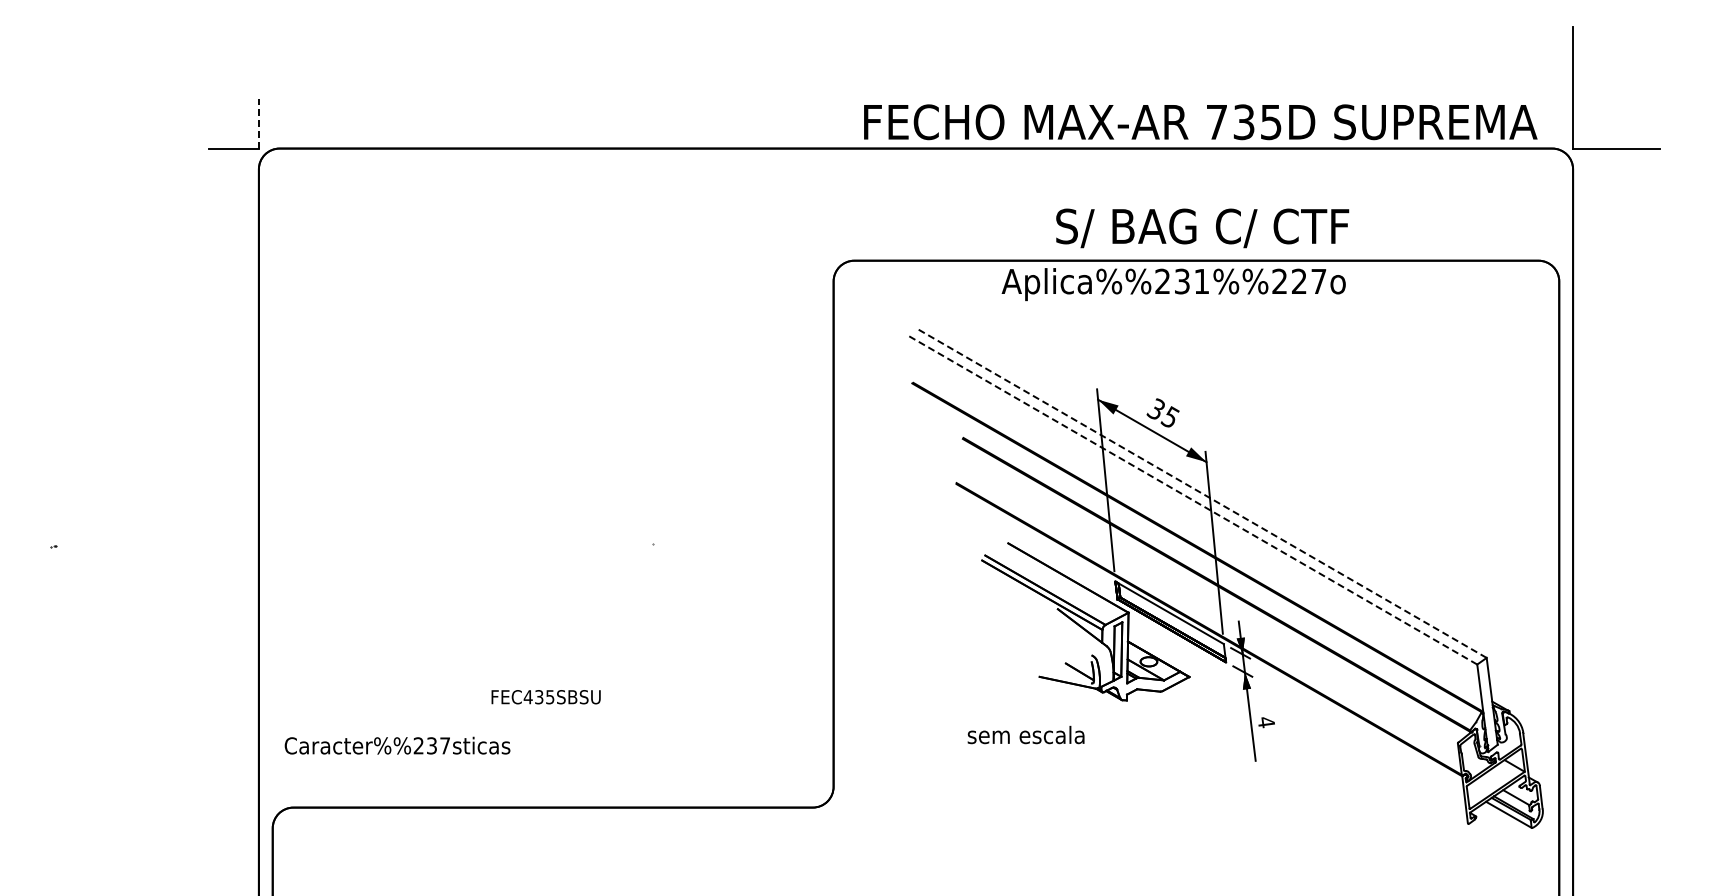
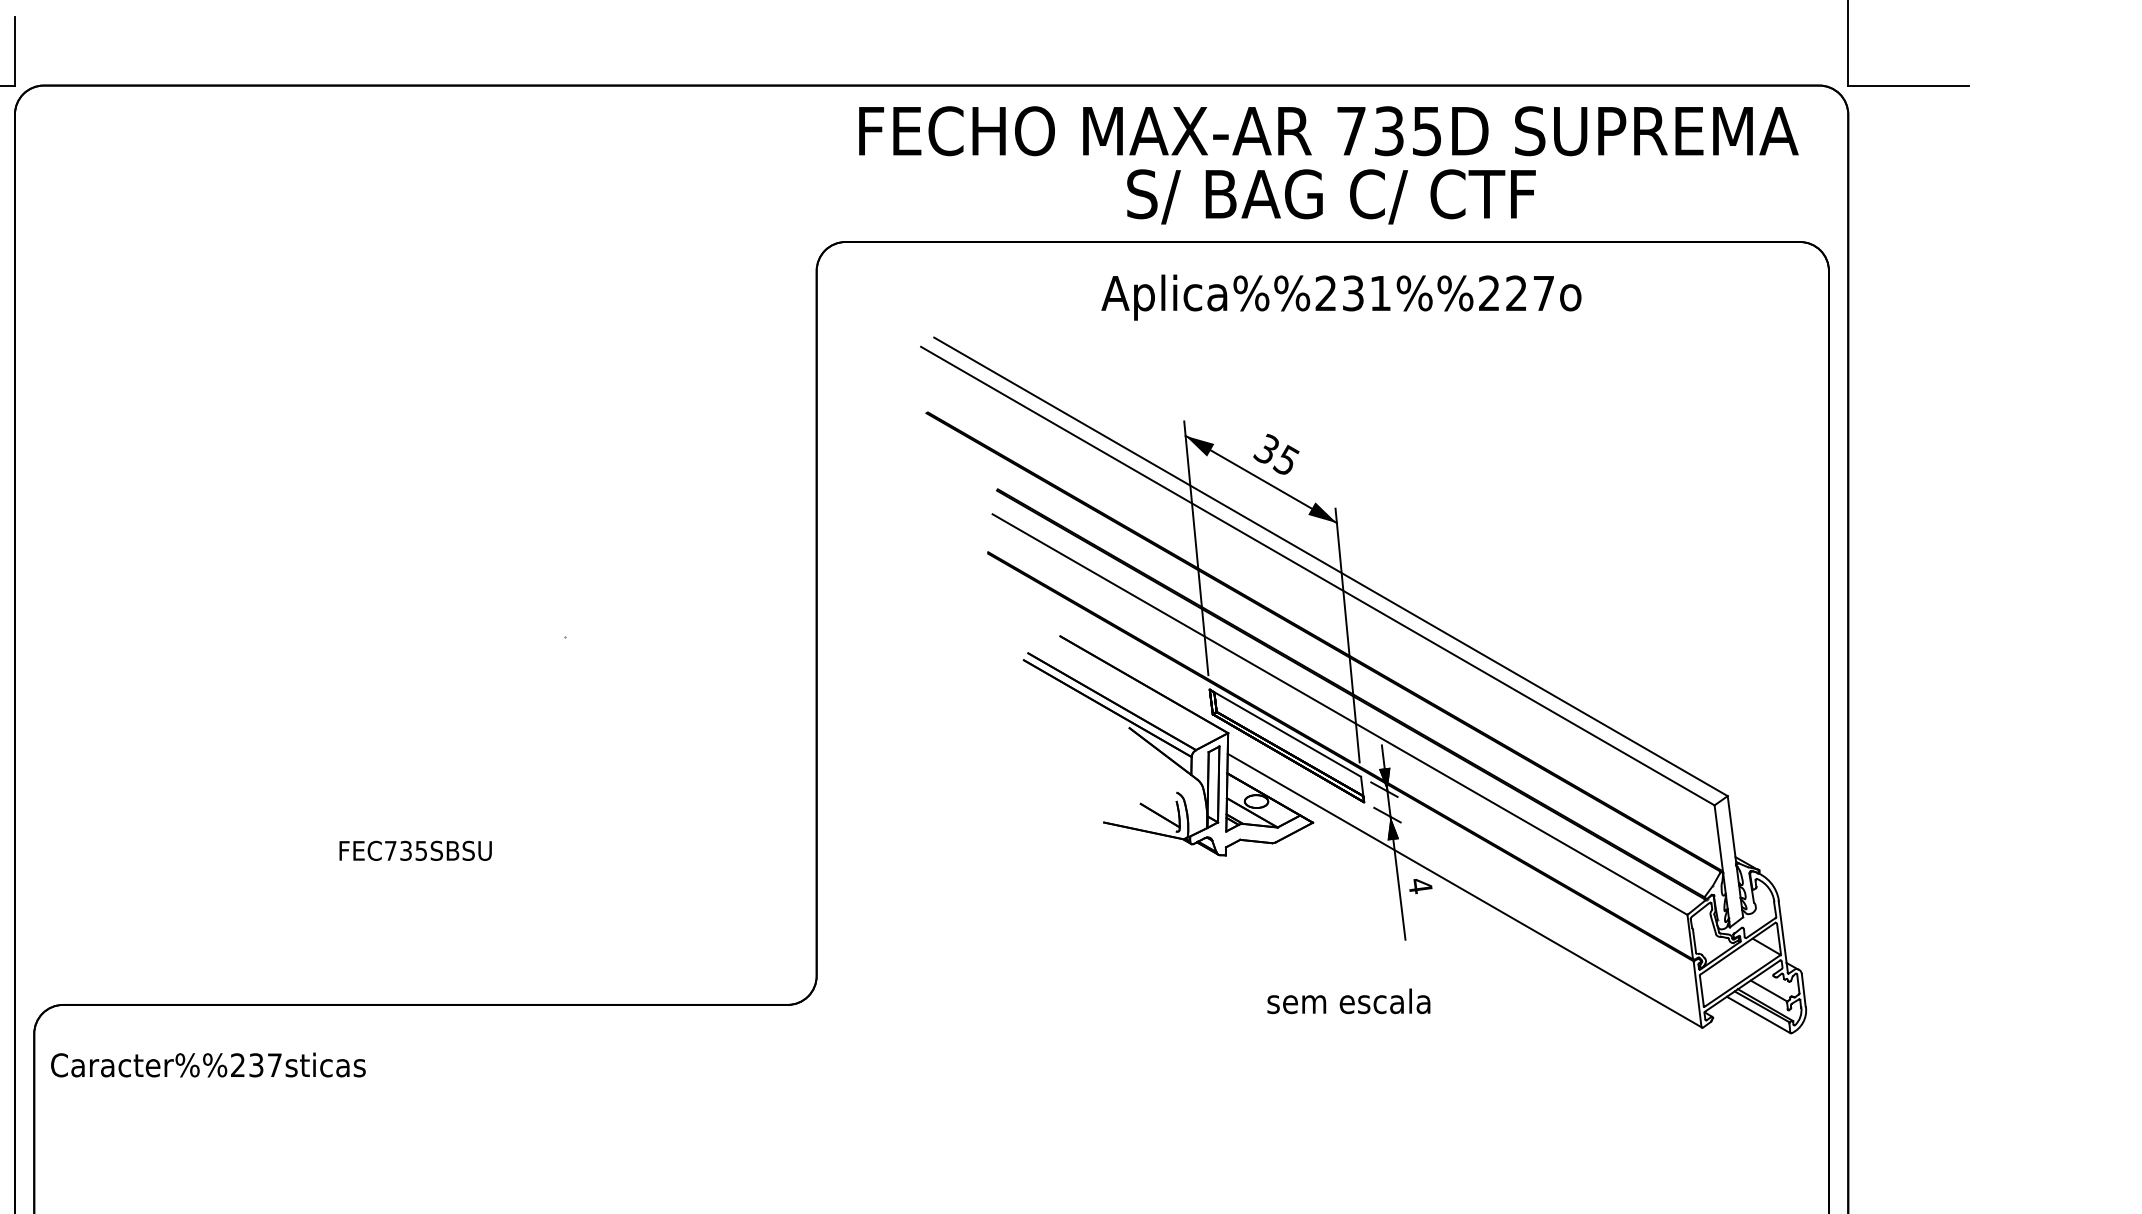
text: (1200, 122) -> (1328, 131), moved
line: (258, 123) -> (14, 50), dashed -> solid
text: (1173, 284) -> (1341, 297), moved
line: (1201, 493) -> (1329, 566), dashed -> solid
line: (1192, 499) -> (1317, 575), dashed -> solid
line: (1208, 599) -> (1339, 714), added
text: (527, 697) -> (389, 851), FEC435SBSU -> FEC735SBSU
line: (1298, 725) -> (1465, 890), added
text: (1025, 734) -> (1348, 1000), moved
text: (397, 745) -> (208, 1064), moved

